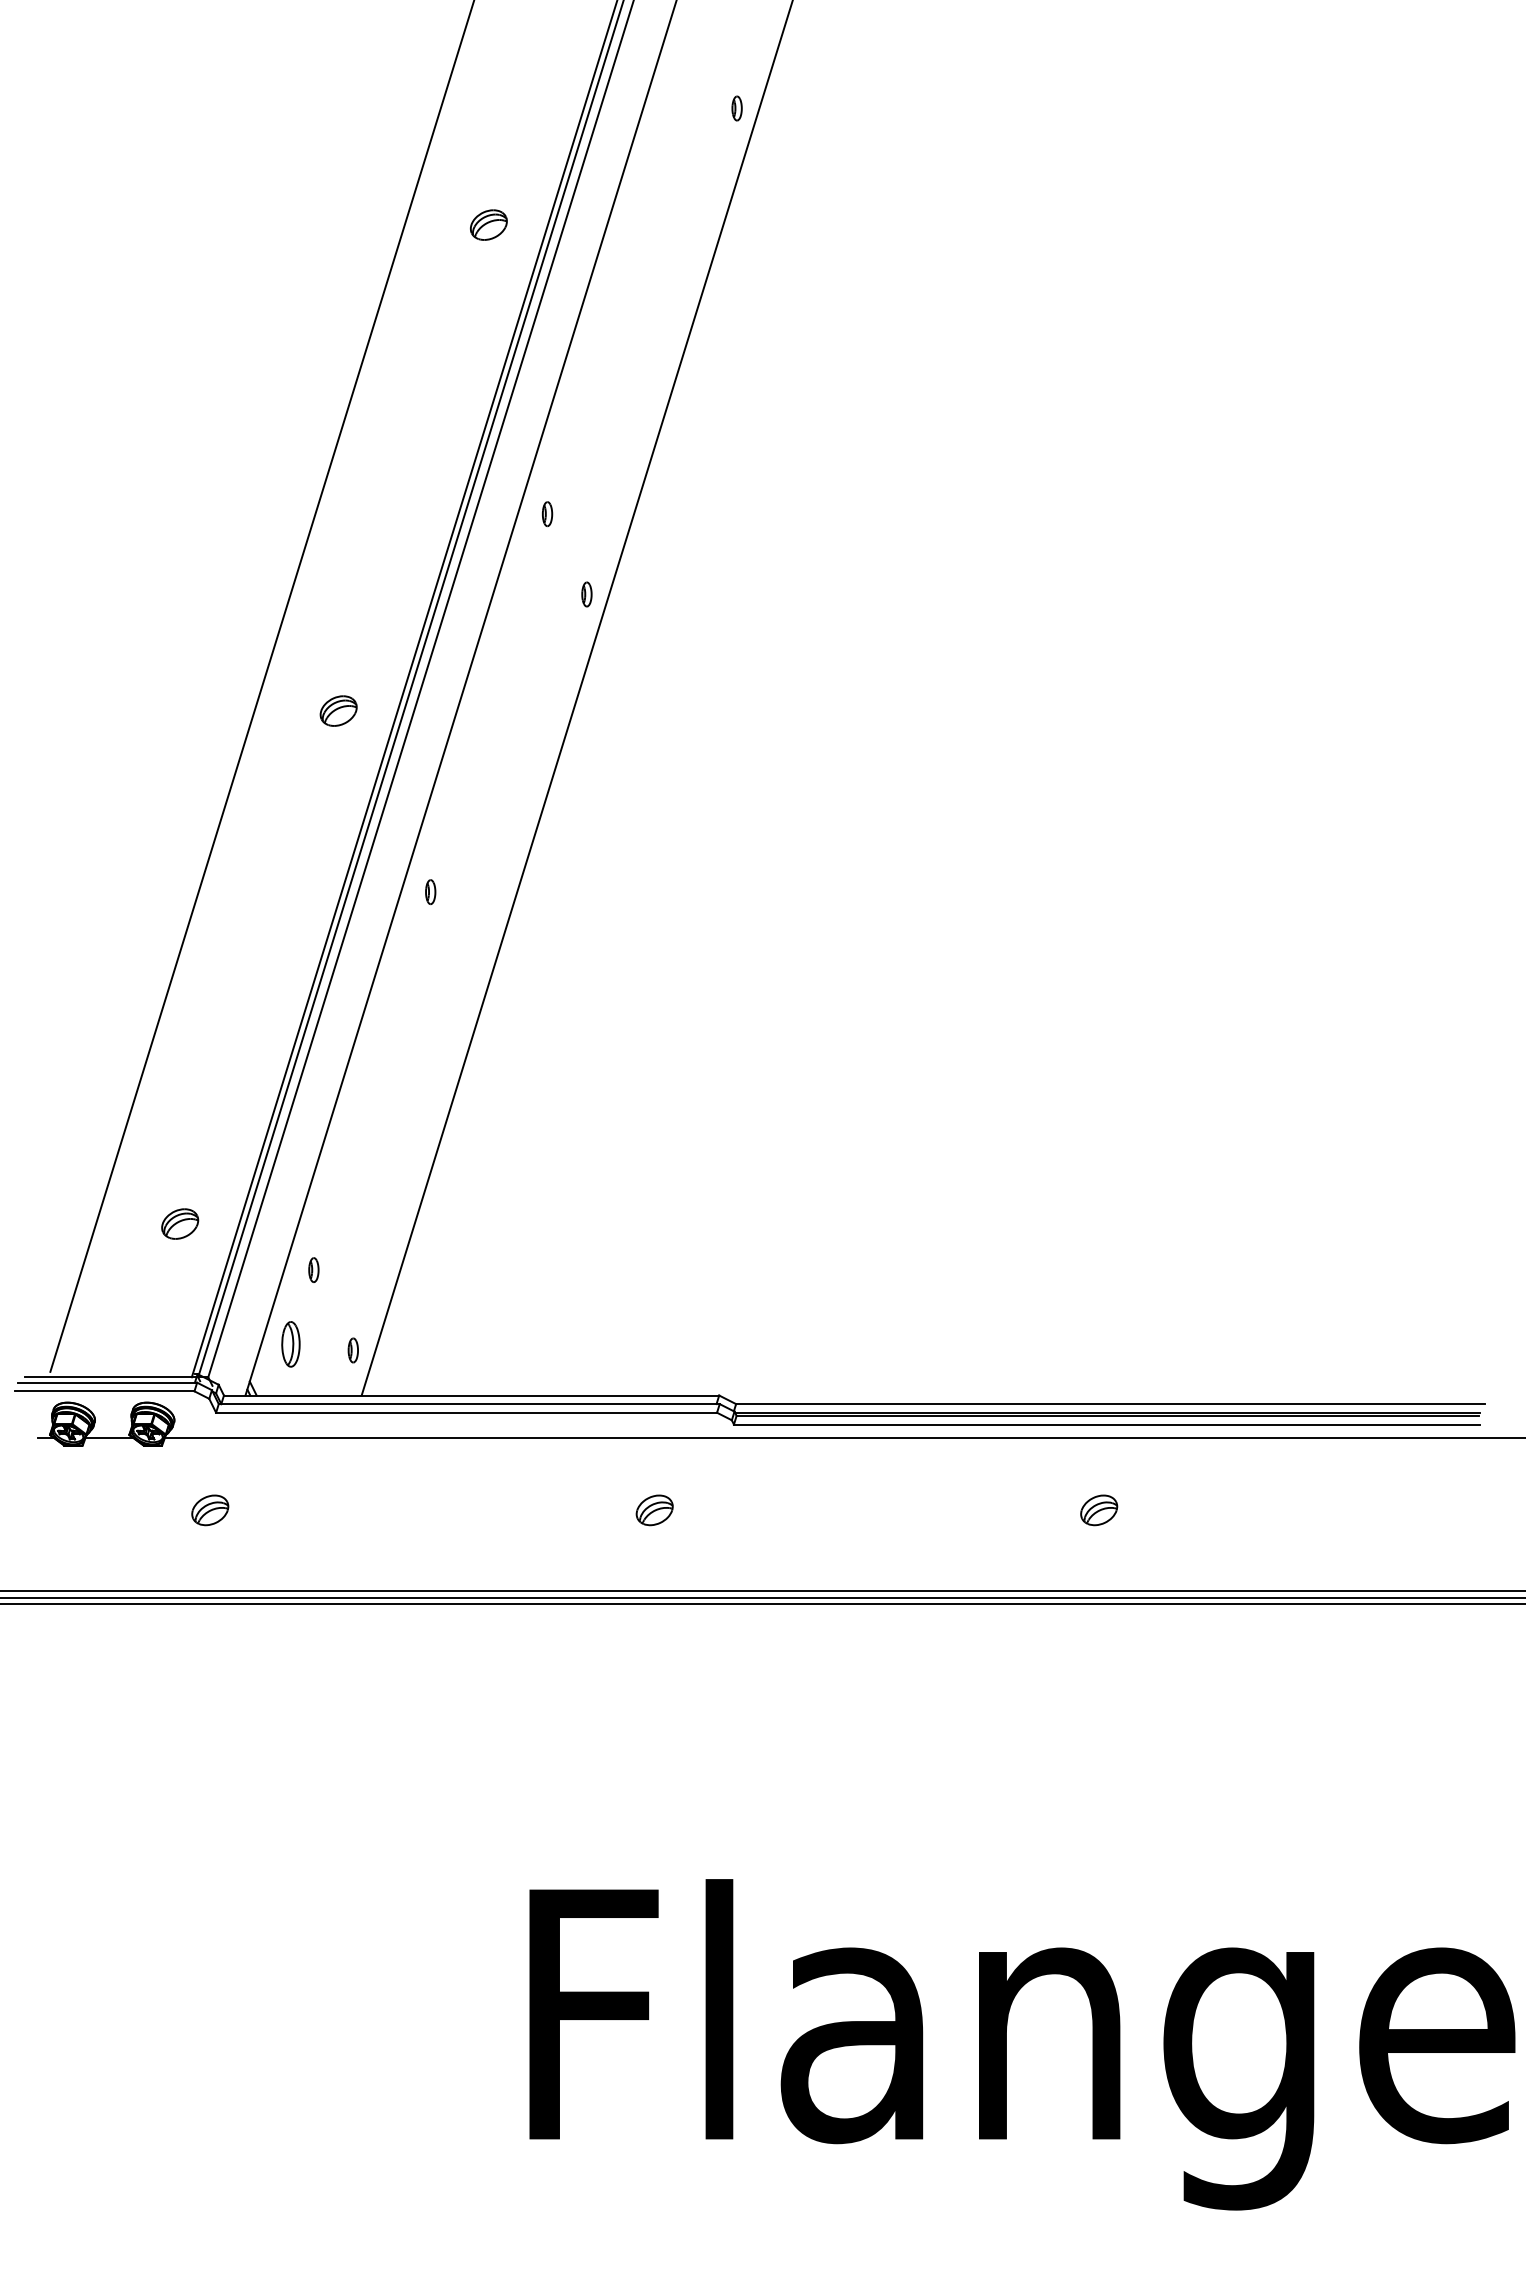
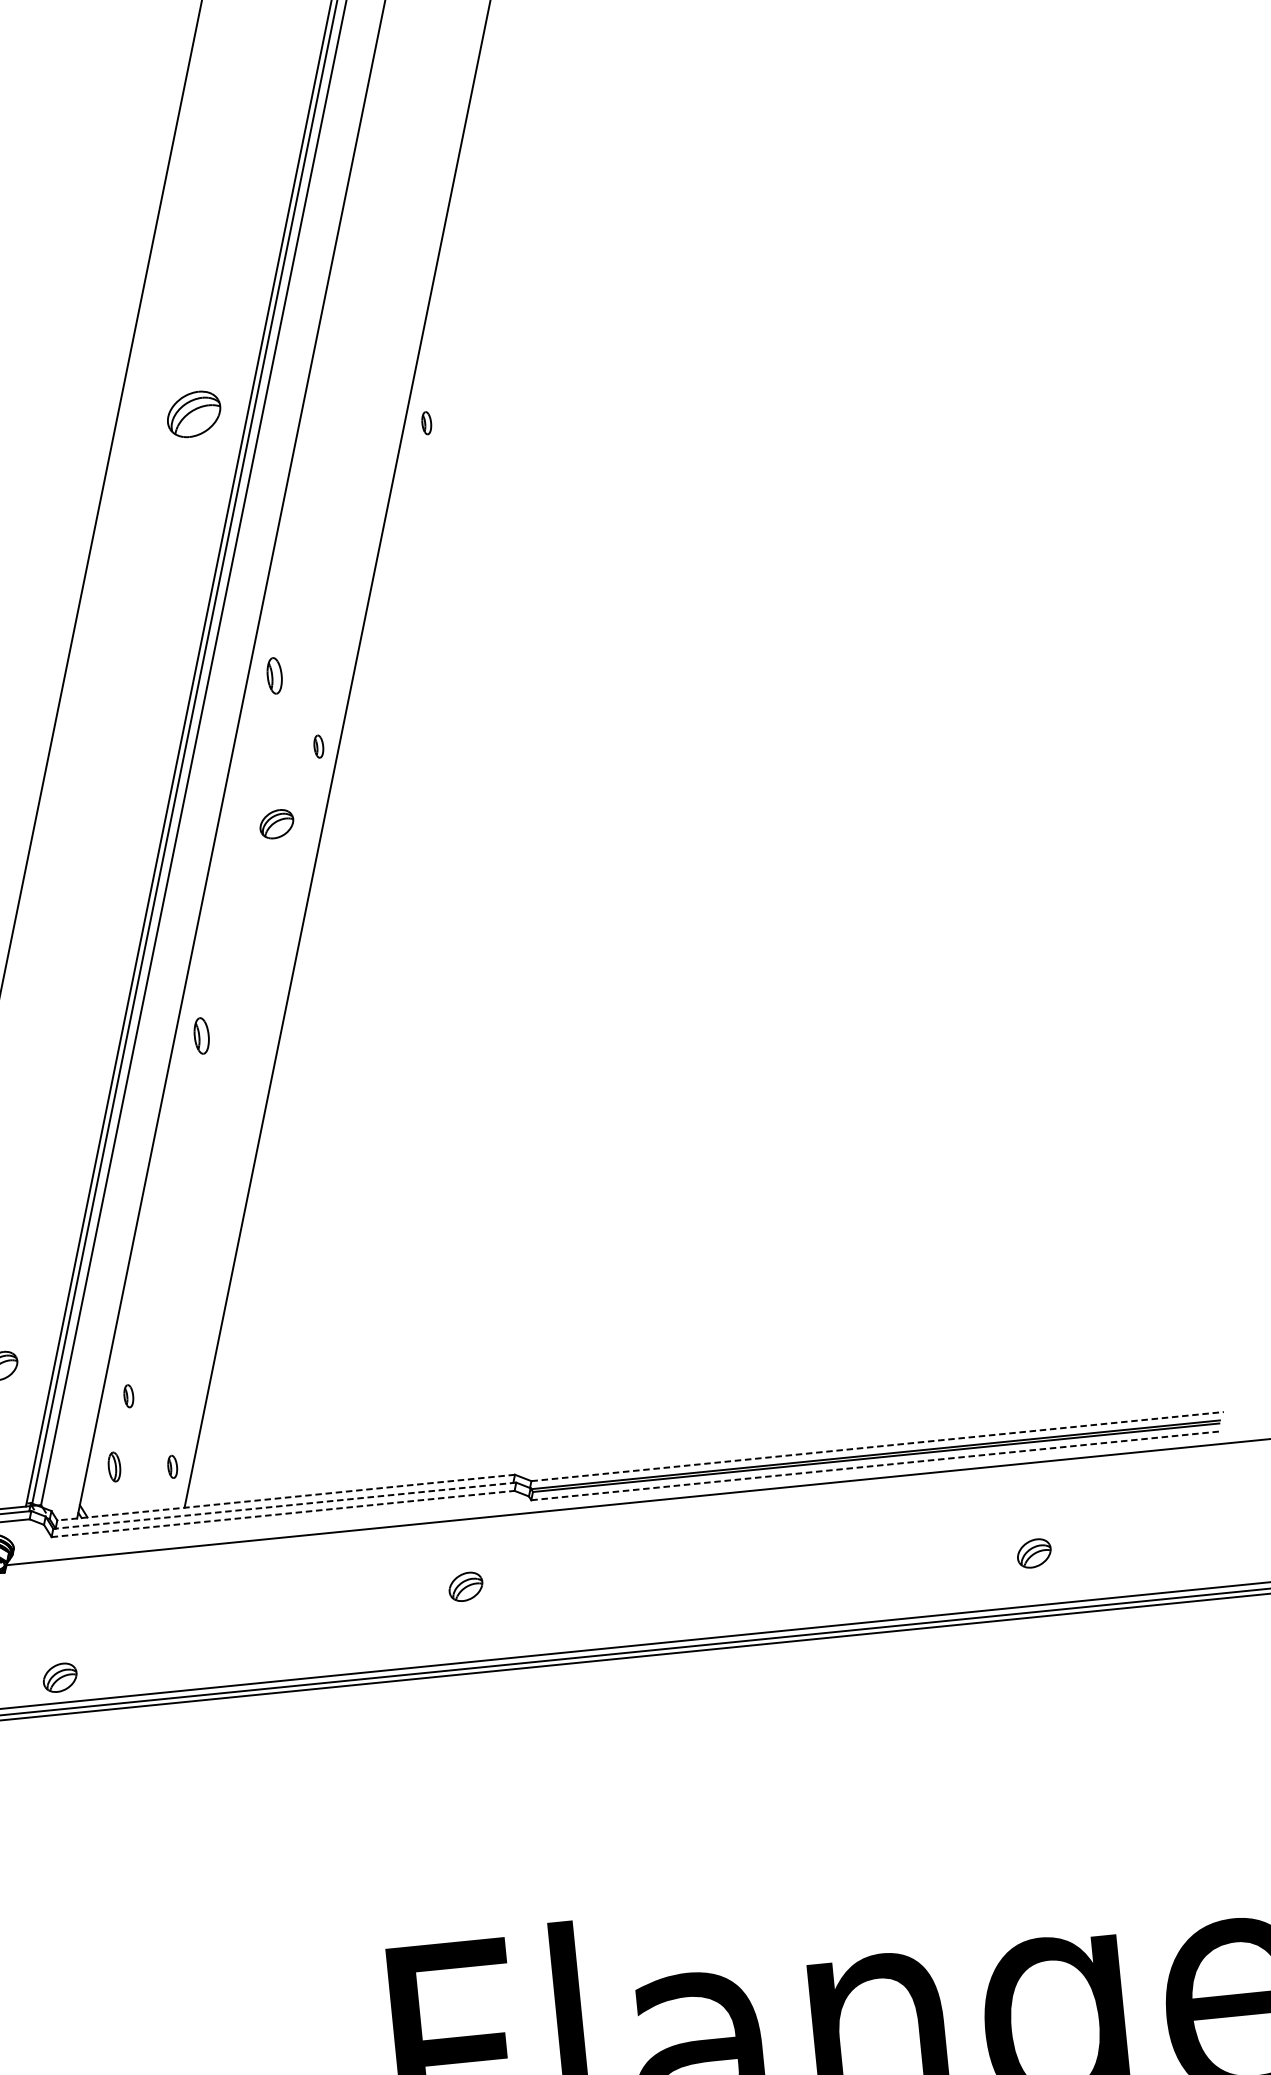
part: (736, 108) -> (426, 423), moved
part: (488, 224) -> (193, 413), size x1.6
part: (547, 514) -> (275, 676), size x1.6
part: (338, 710) -> (276, 823), moved
part: (430, 892) -> (201, 1036), size x1.6
part: (290, 1344) -> (114, 1467), size x0.7
line: (471, 1395) -> (286, 1497), solid -> dashed
line: (468, 1404) -> (284, 1506), solid -> dashed
line: (1110, 1404) -> (877, 1446), solid -> dashed
line: (467, 1412) -> (283, 1513), solid -> dashed
line: (1107, 1424) -> (876, 1465), solid -> dashed
part: (210, 1510) -> (60, 1677), moved
part: (1099, 1510) -> (1034, 1553), moved

